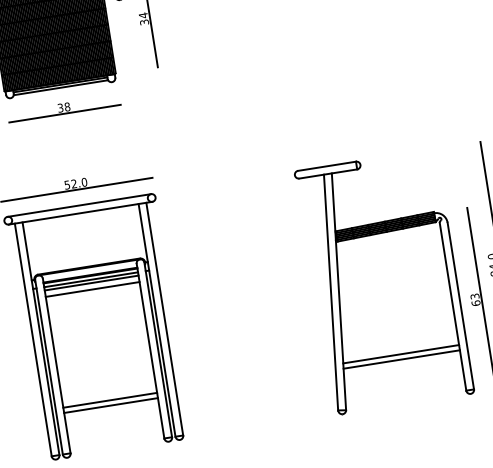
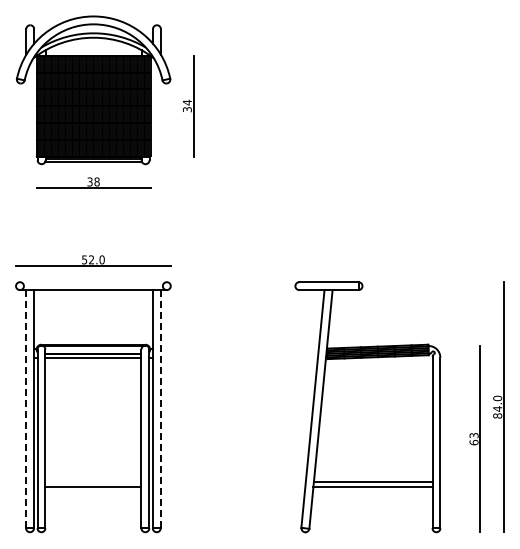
line: (78, 205) -> (92, 282), removed
line: (91, 282) -> (93, 361), removed
part: (384, 282) -> (367, 407), moved
line: (92, 289) -> (93, 368), removed
line: (164, 318) -> (160, 408), solid -> dashed
line: (33, 339) -> (26, 408), solid -> dashed
line: (110, 400) -> (93, 481), removed

